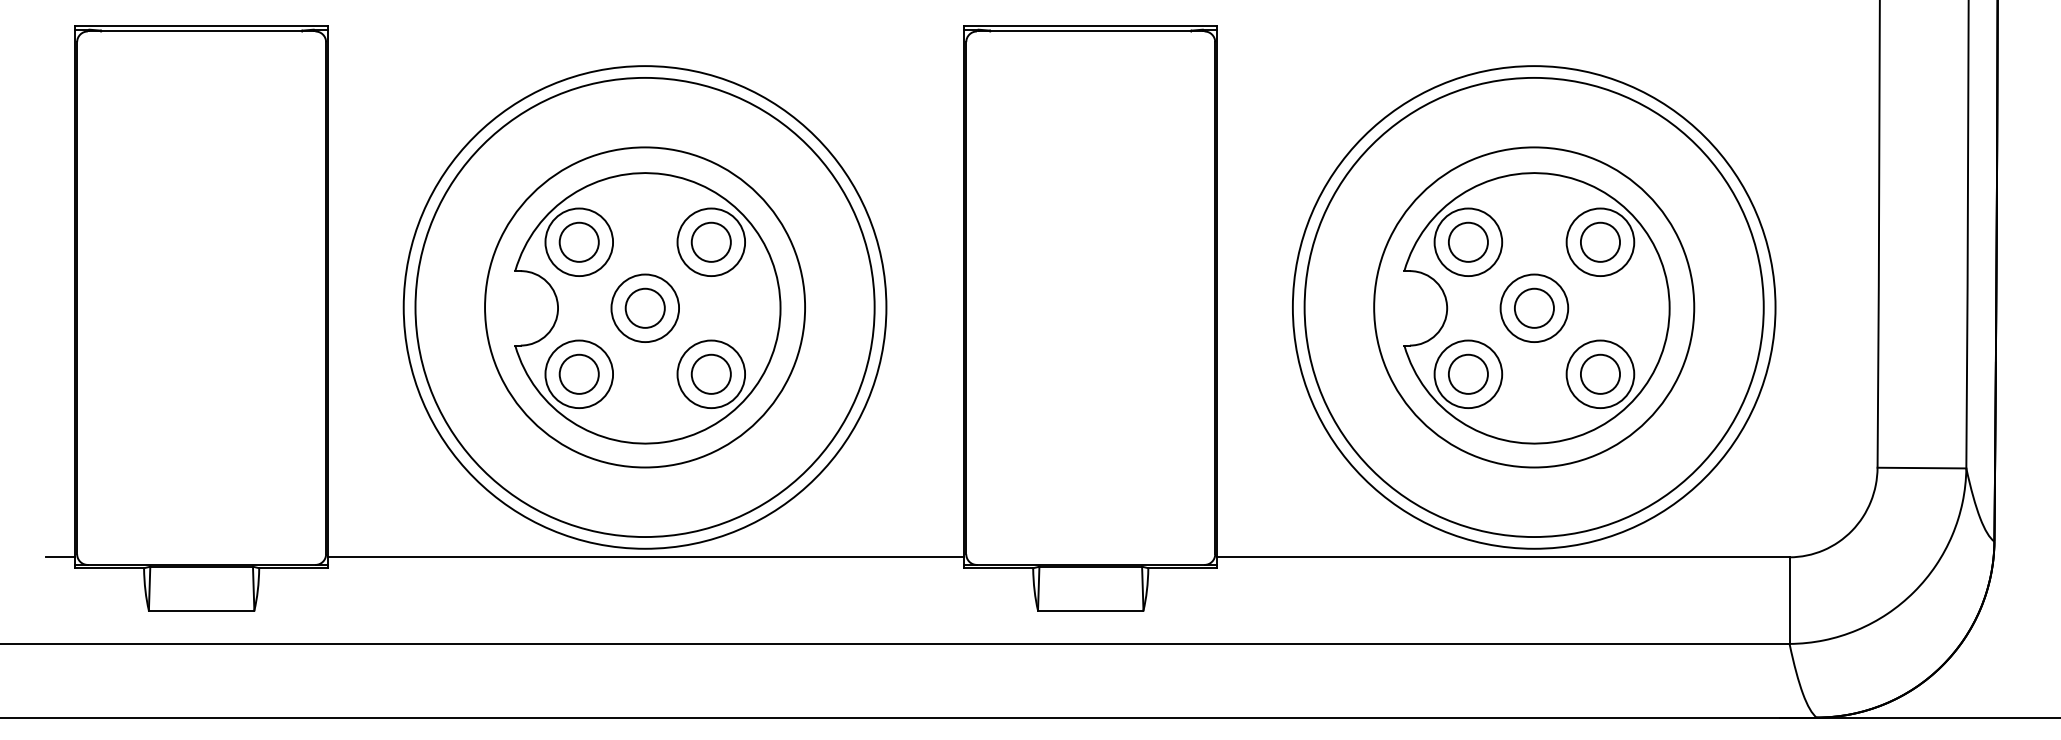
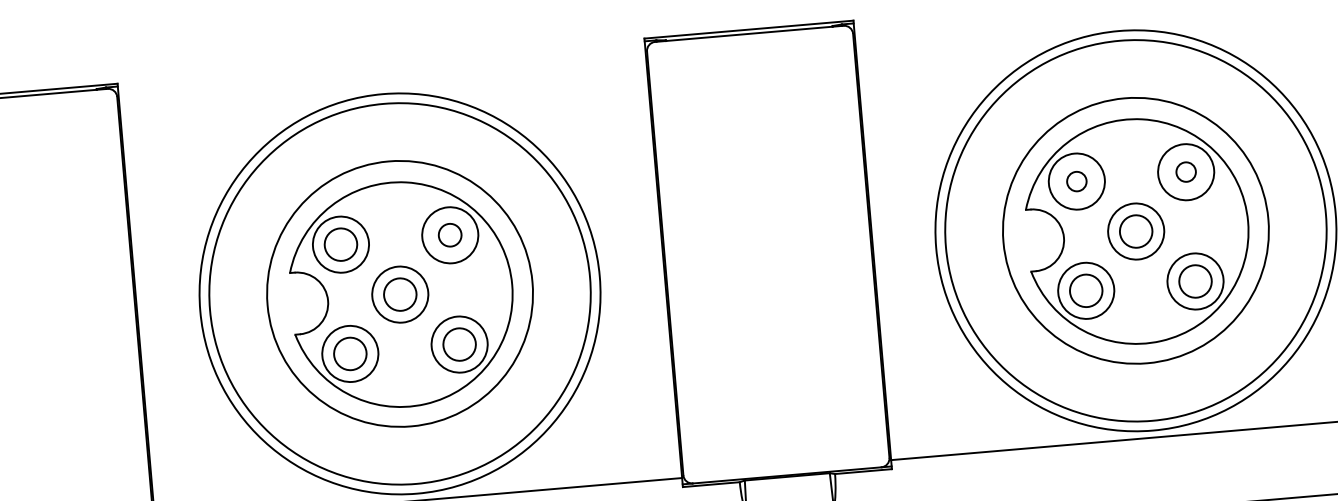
circle: (710, 241) -> (449, 234), size x0.7
circle: (1467, 241) -> (1076, 180), size x0.6
circle: (1600, 241) -> (1186, 171), size x0.6

